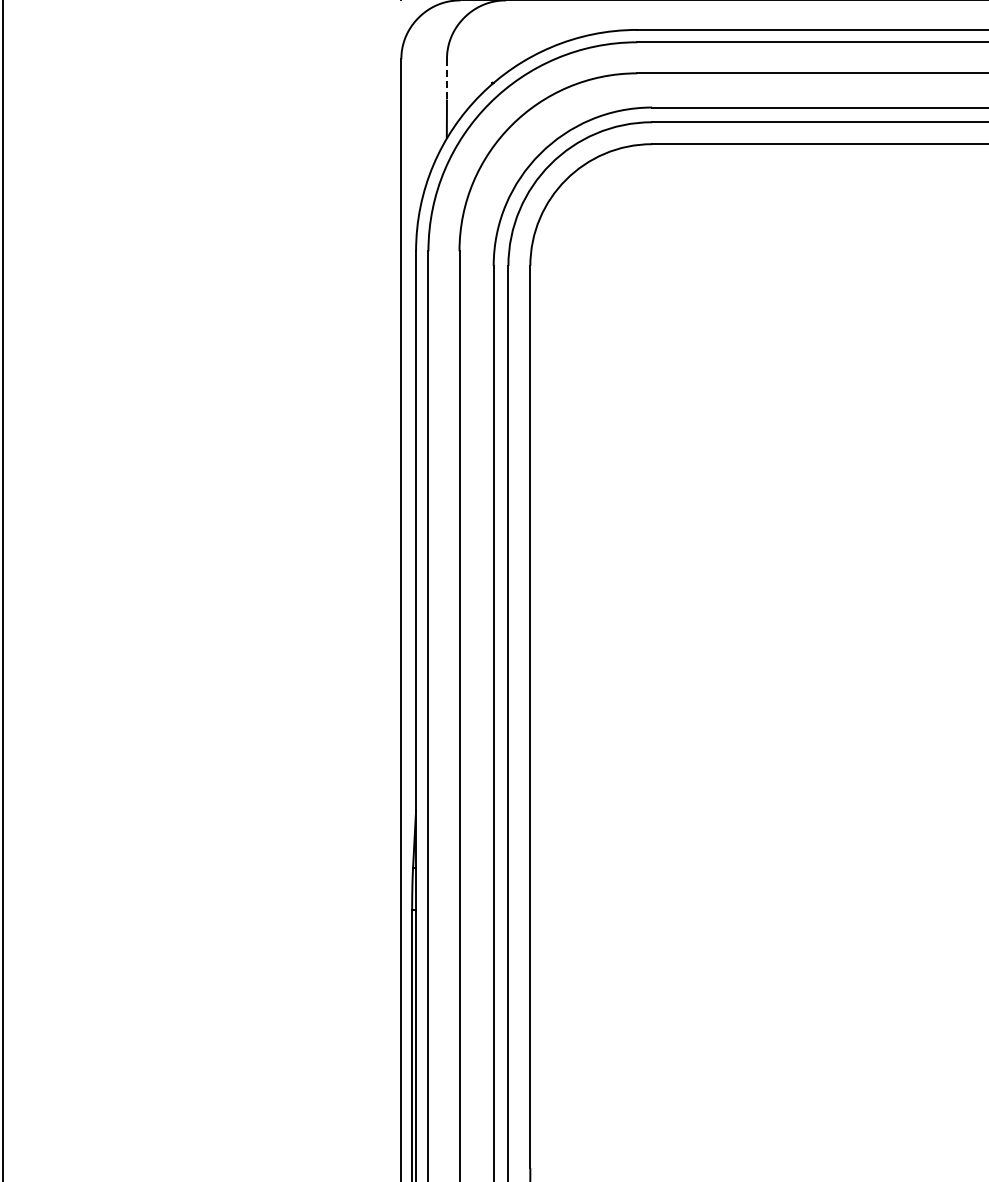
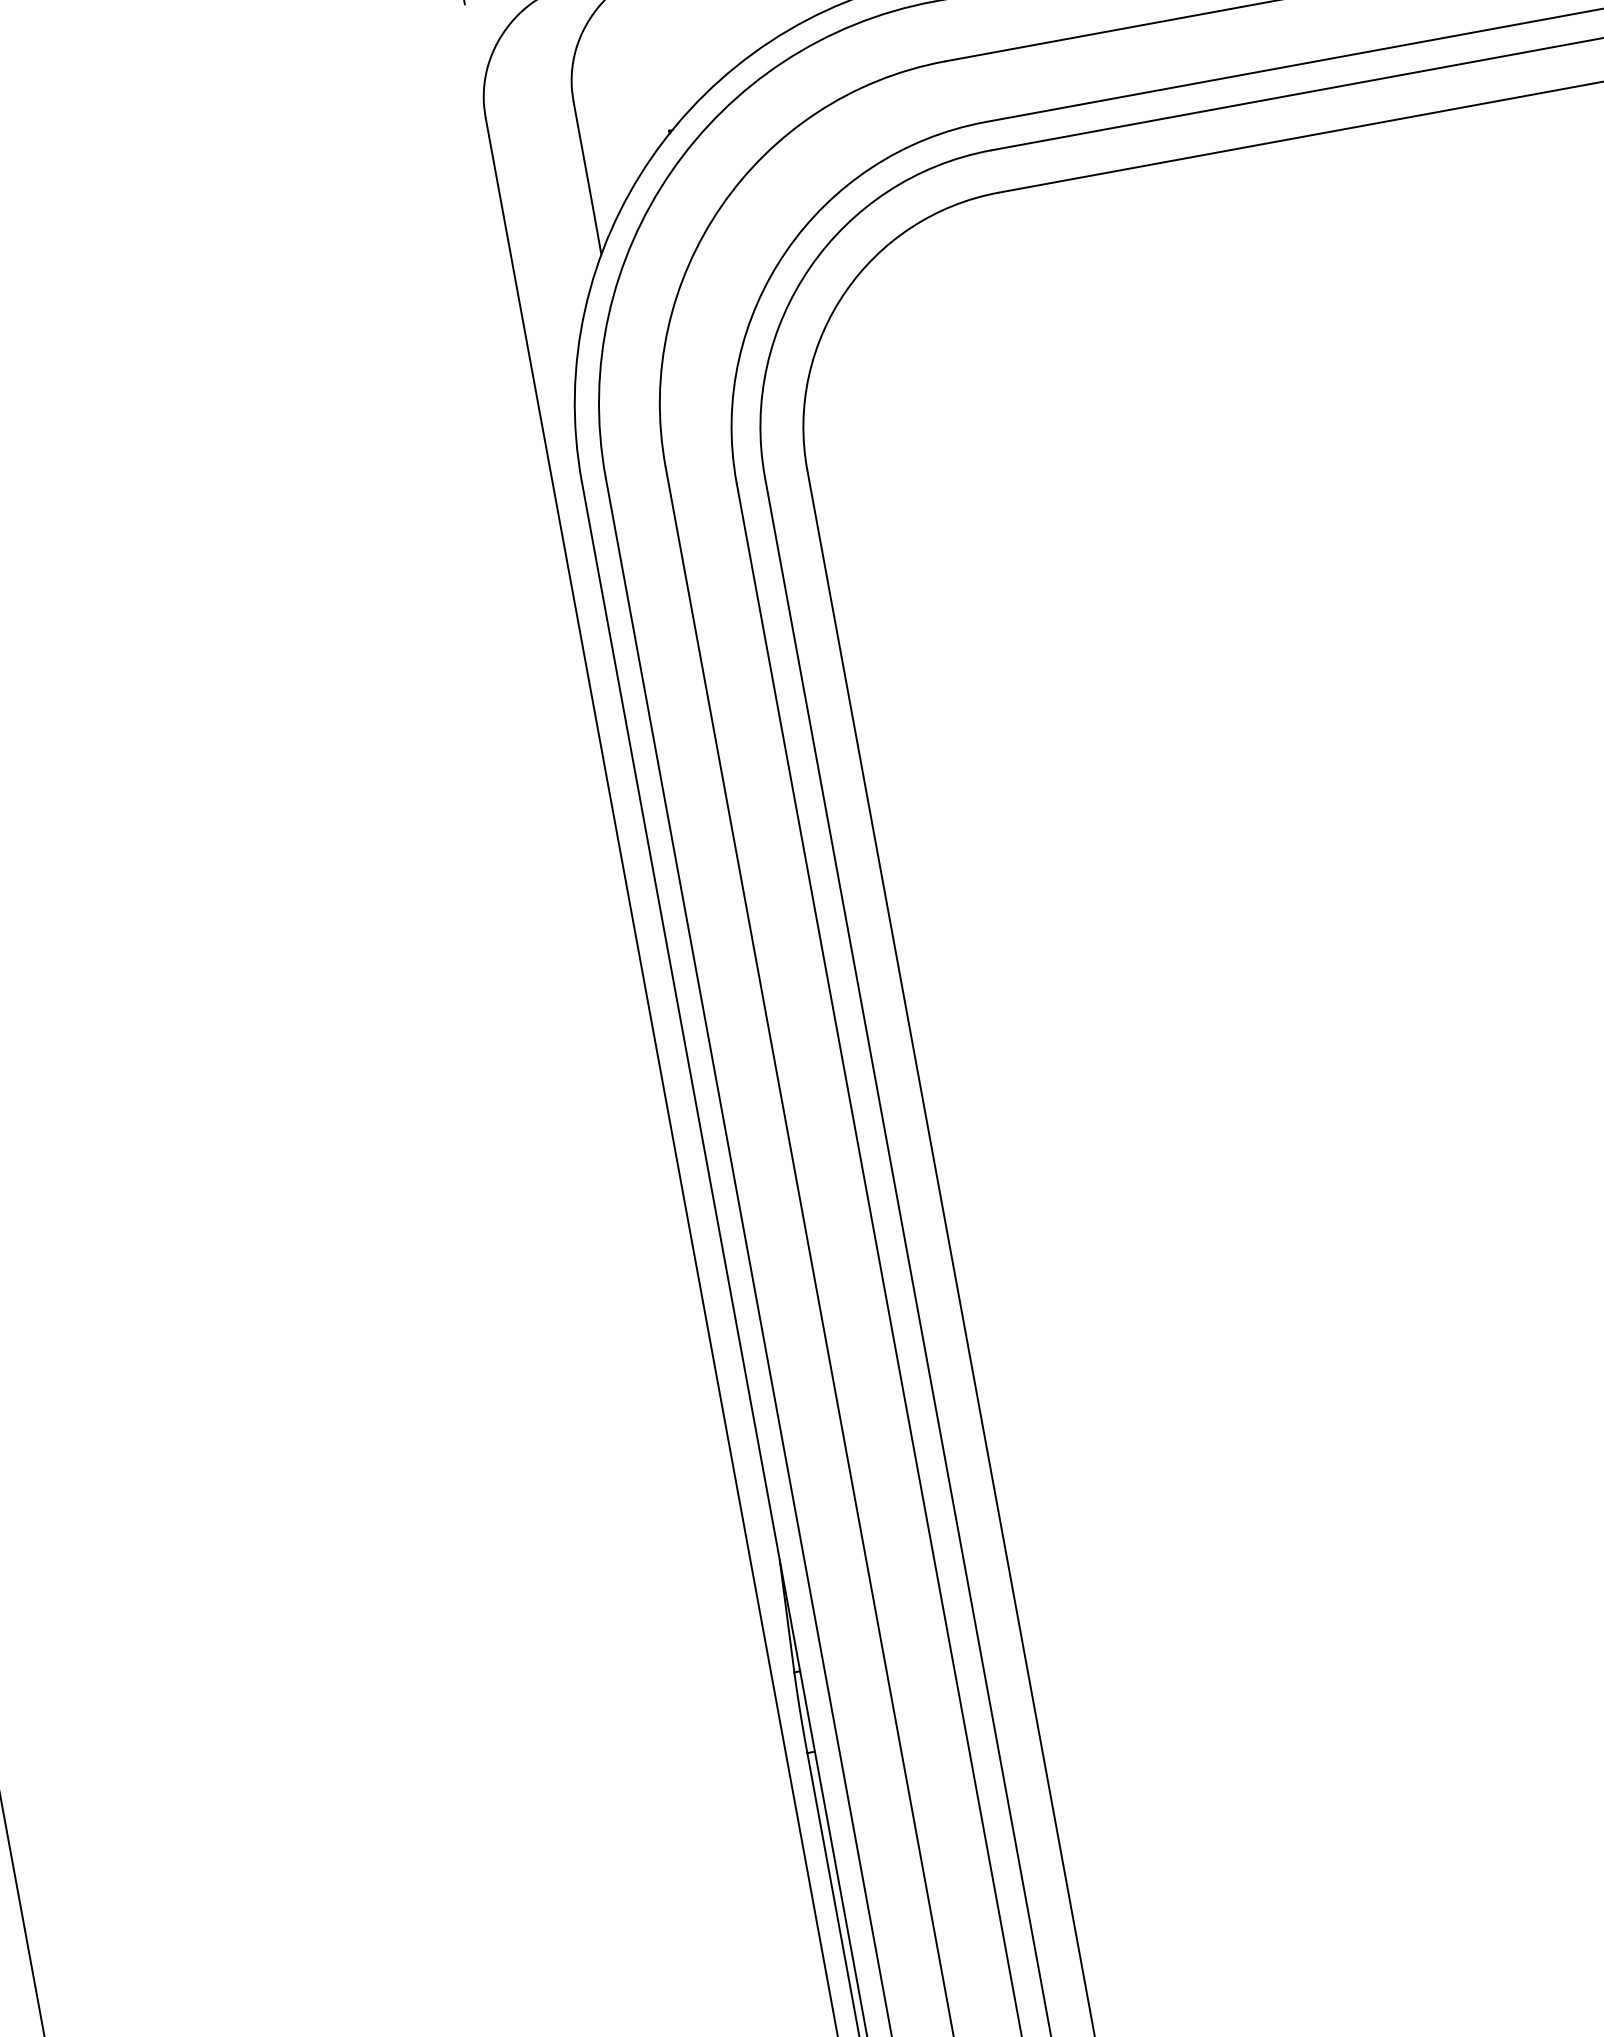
line: (446, 79) -> (579, 140), dashed -> solid

